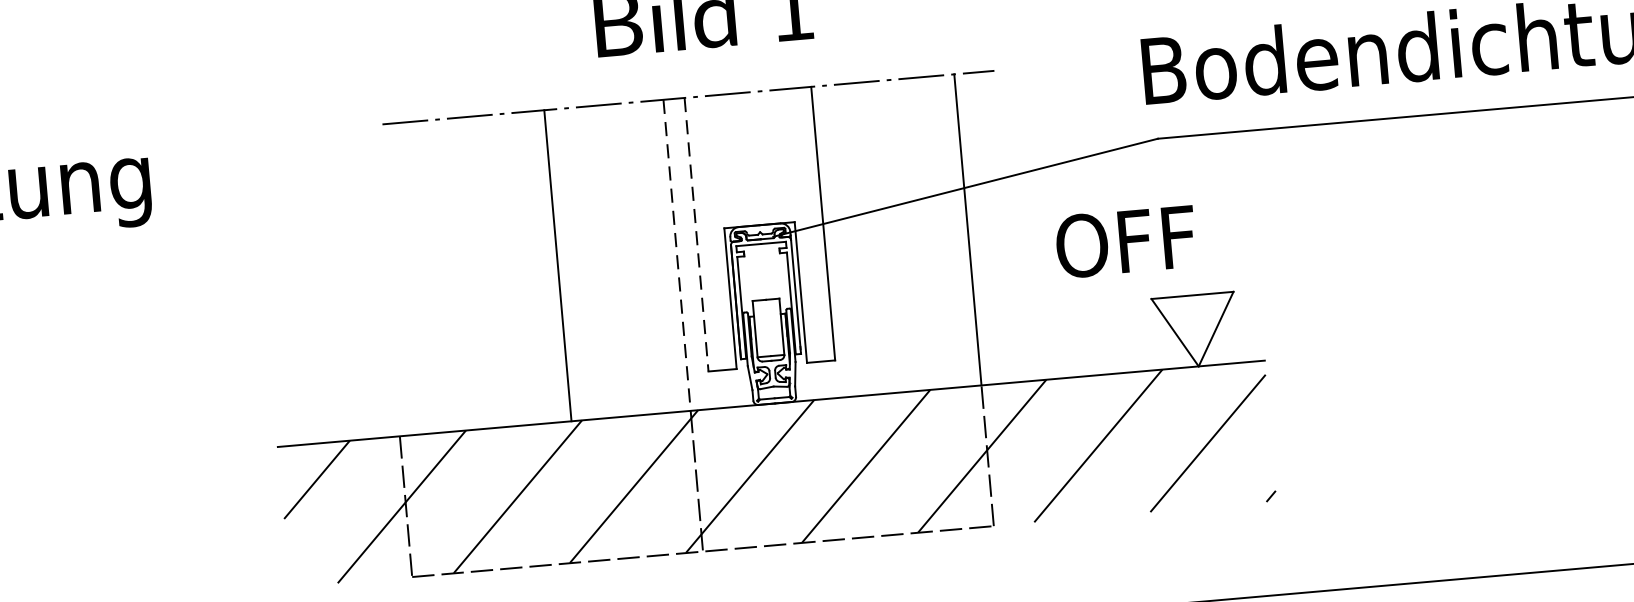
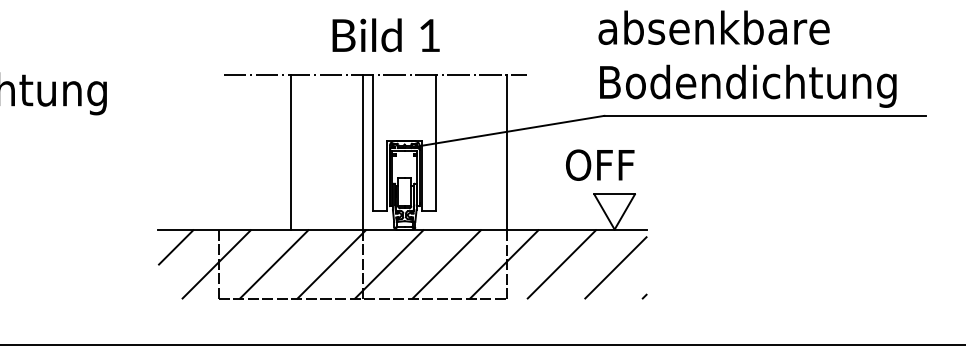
line: (696, 235) -> (373, 143), dashed -> solid
text: (1126, 240) -> (600, 164), moved
line: (676, 257) -> (362, 153), dashed -> solid
line: (557, 265) -> (290, 152), moved

